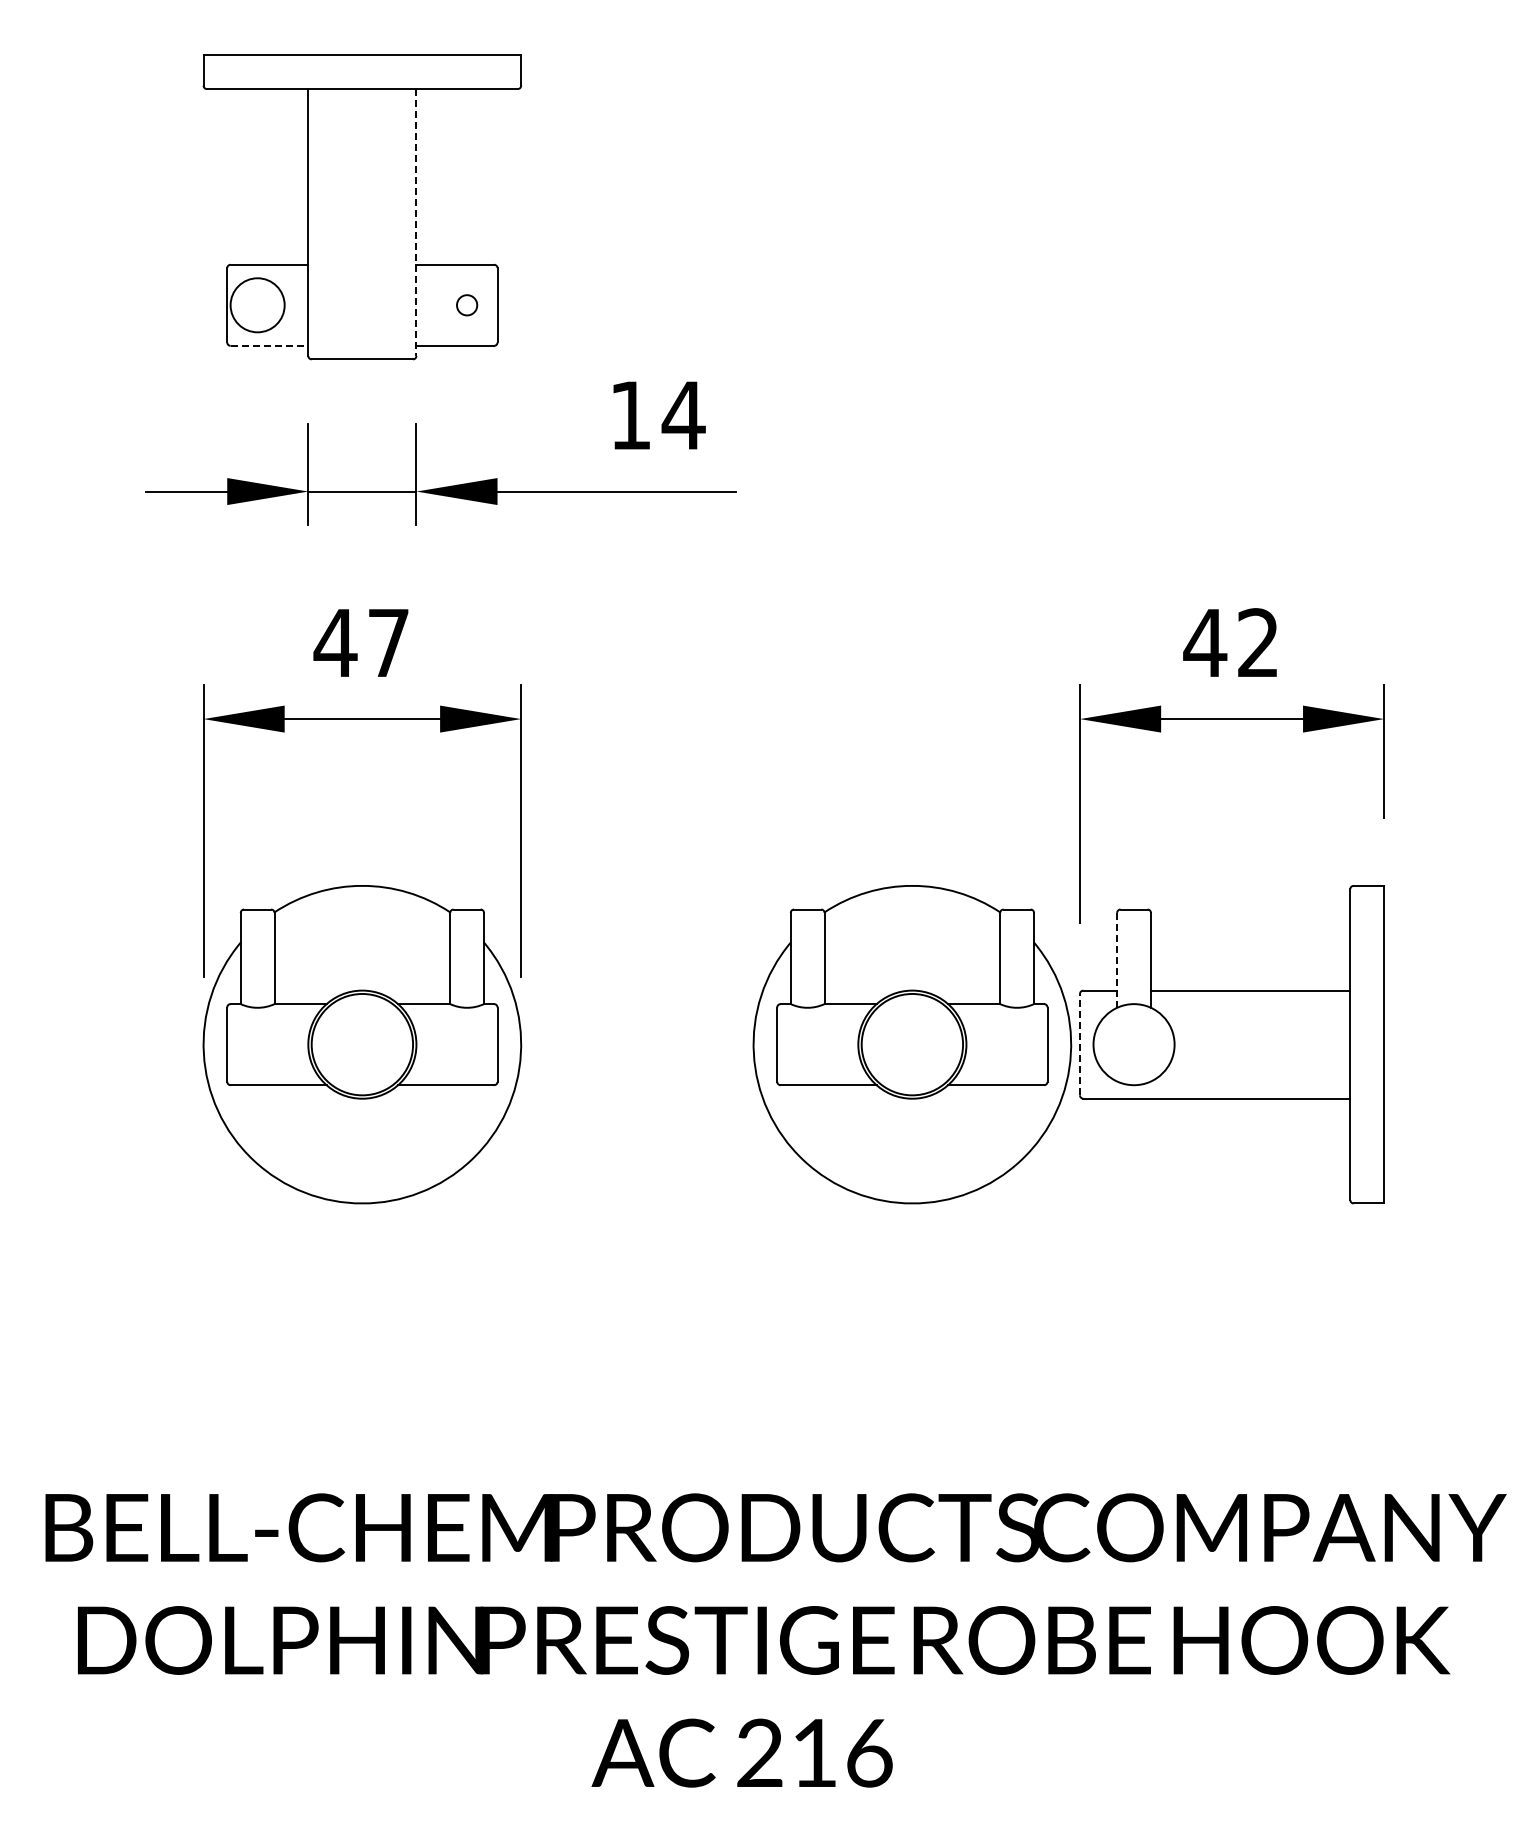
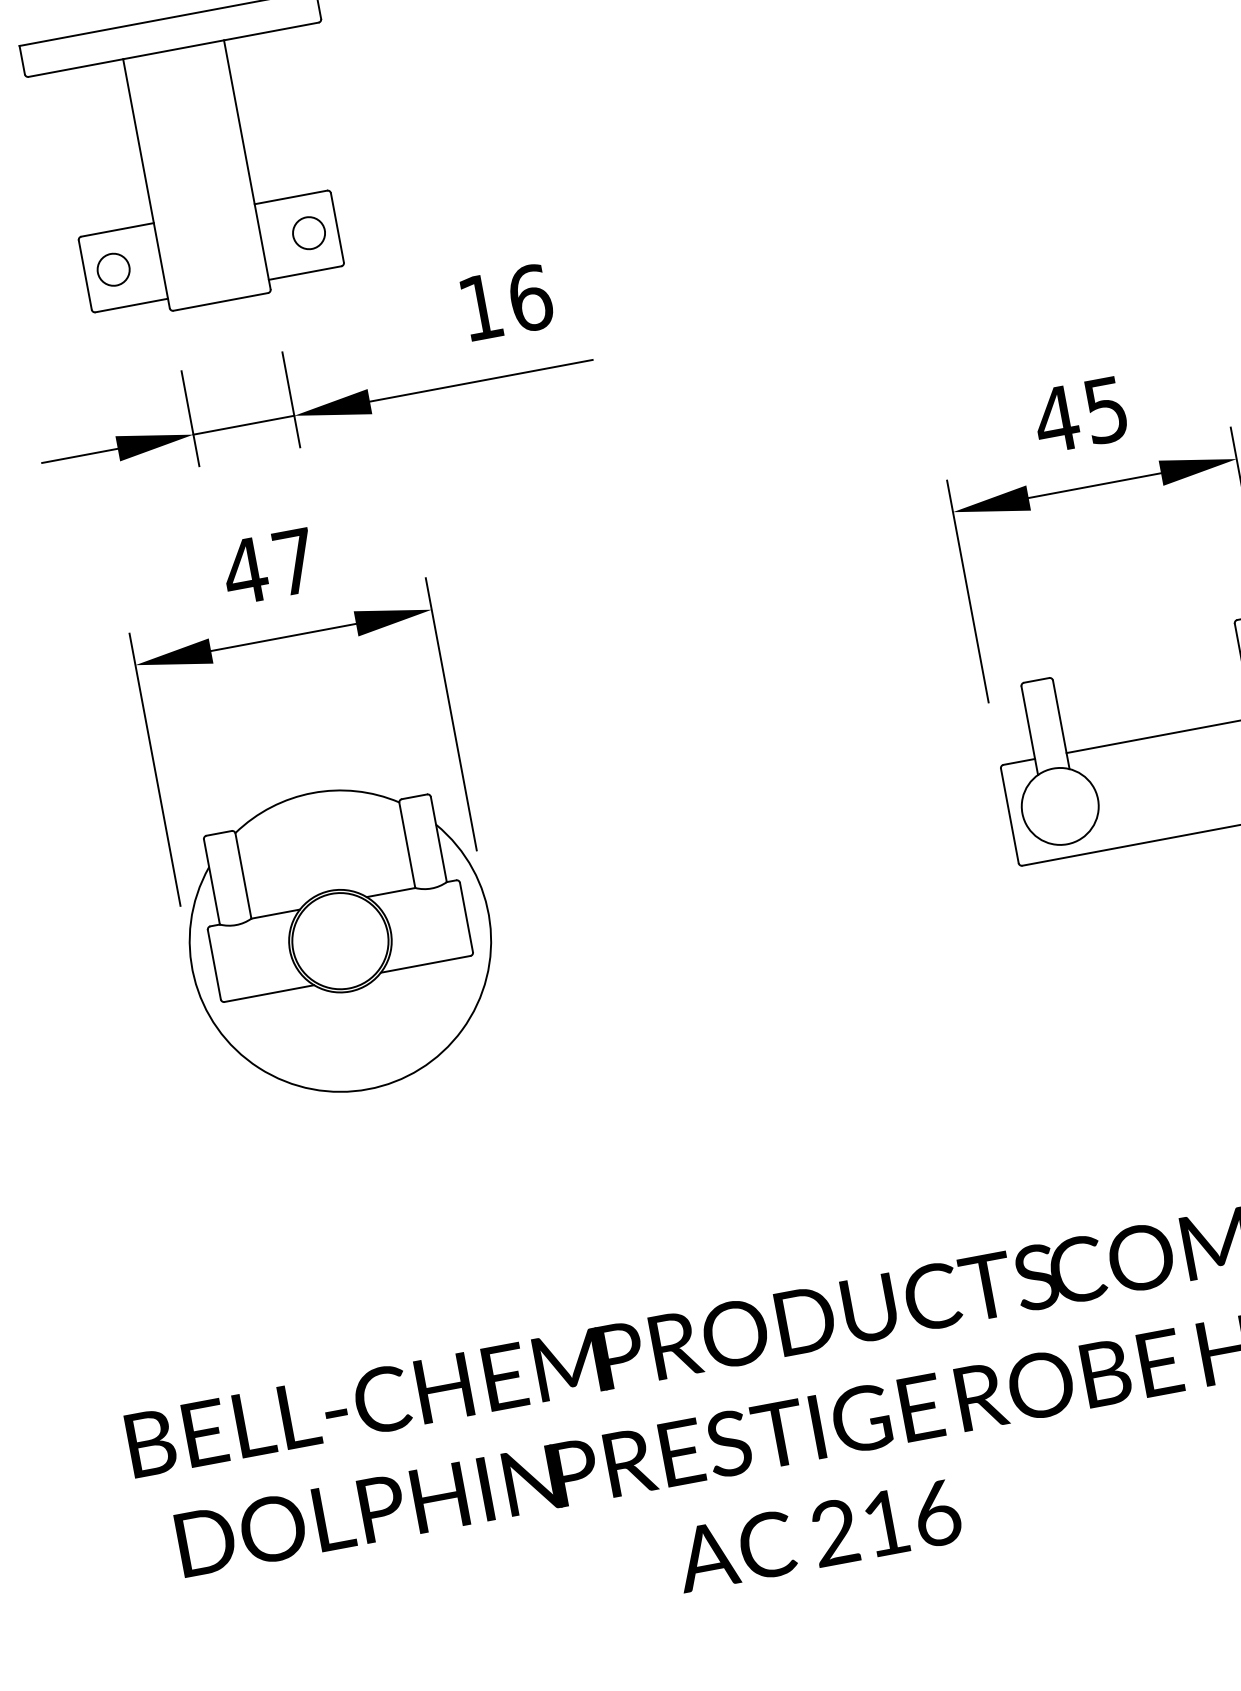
line: (416, 223) -> (247, 165), dashed -> solid
circle: (257, 305) -> (113, 269), size x0.62
circle: (467, 305) -> (309, 233), size x1.67
line: (269, 345) -> (131, 305), dashed -> solid
text: (683, 415) -> (530, 298), 14 -> 16
text: (1257, 643) -> (1105, 410), 42 -> 45
line: (1117, 959) -> (1029, 729), dashed -> solid
part: (912, 1044) -> (853, 844), removed
line: (1080, 1044) -> (1010, 815), dashed -> solid

